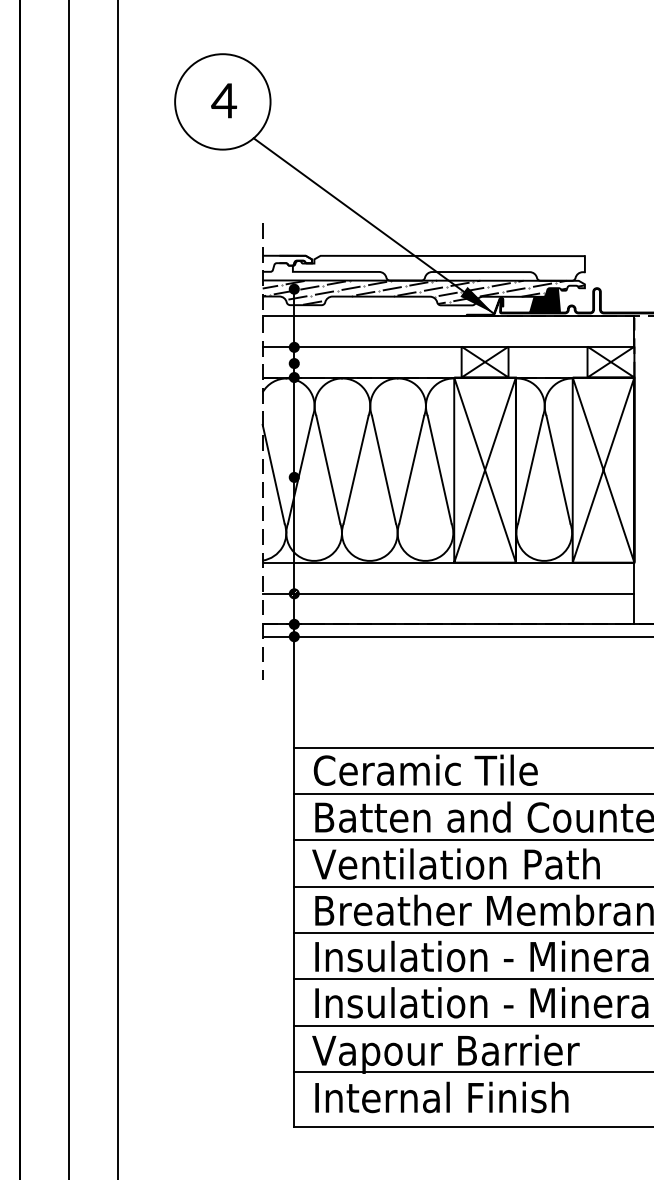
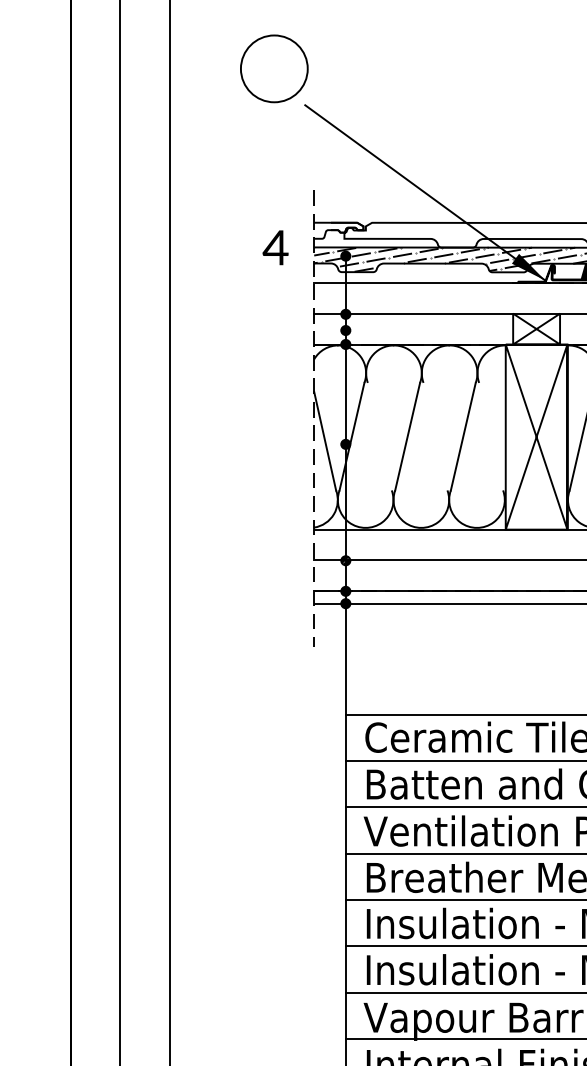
text: (223, 100) -> (275, 247), moved
circle: (222, 101) -> (274, 68), size x0.7
line: (328, 469) -> (380, 436), removed
line: (383, 469) -> (435, 436), removed
line: (439, 469) -> (491, 436), removed

